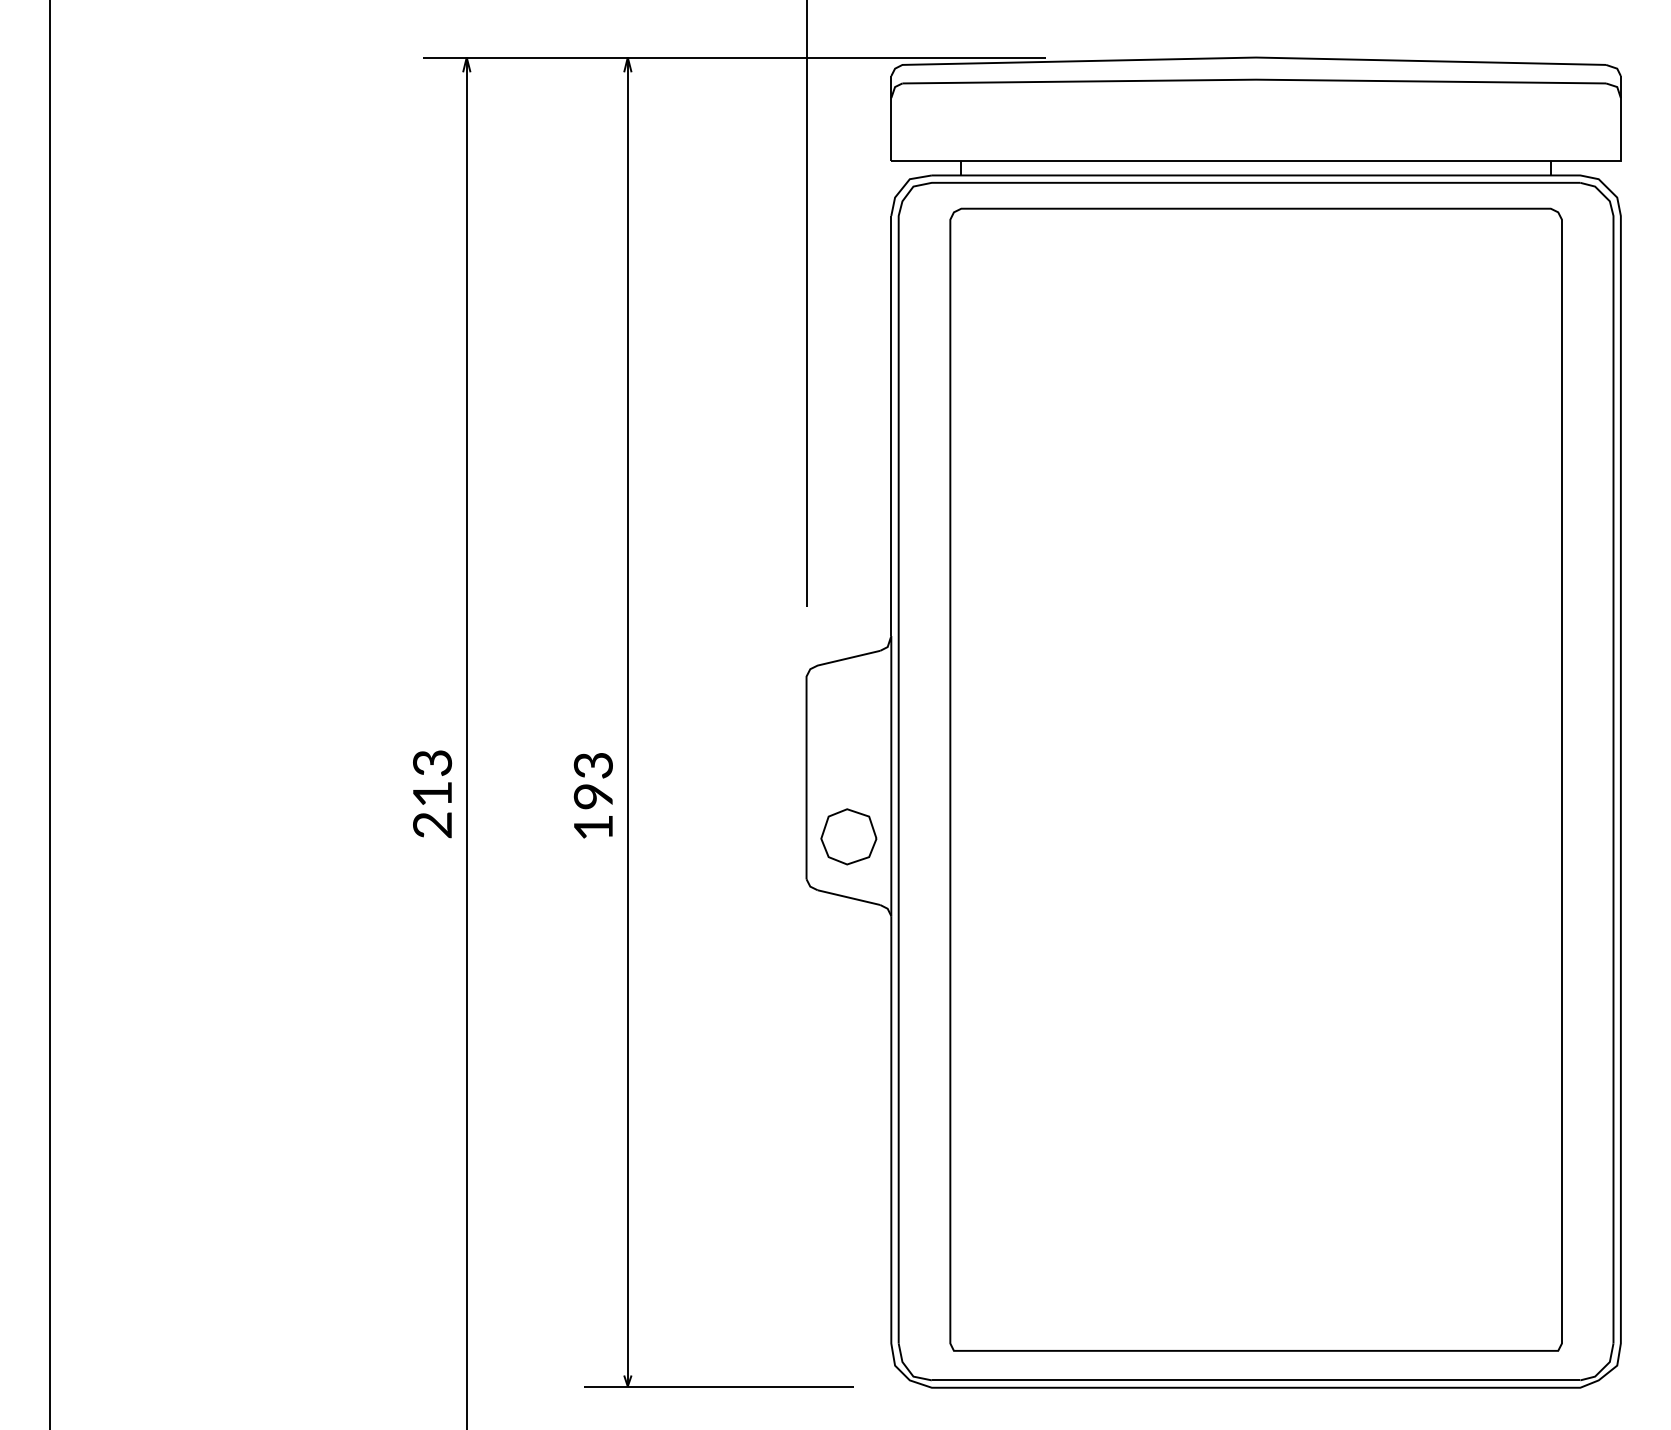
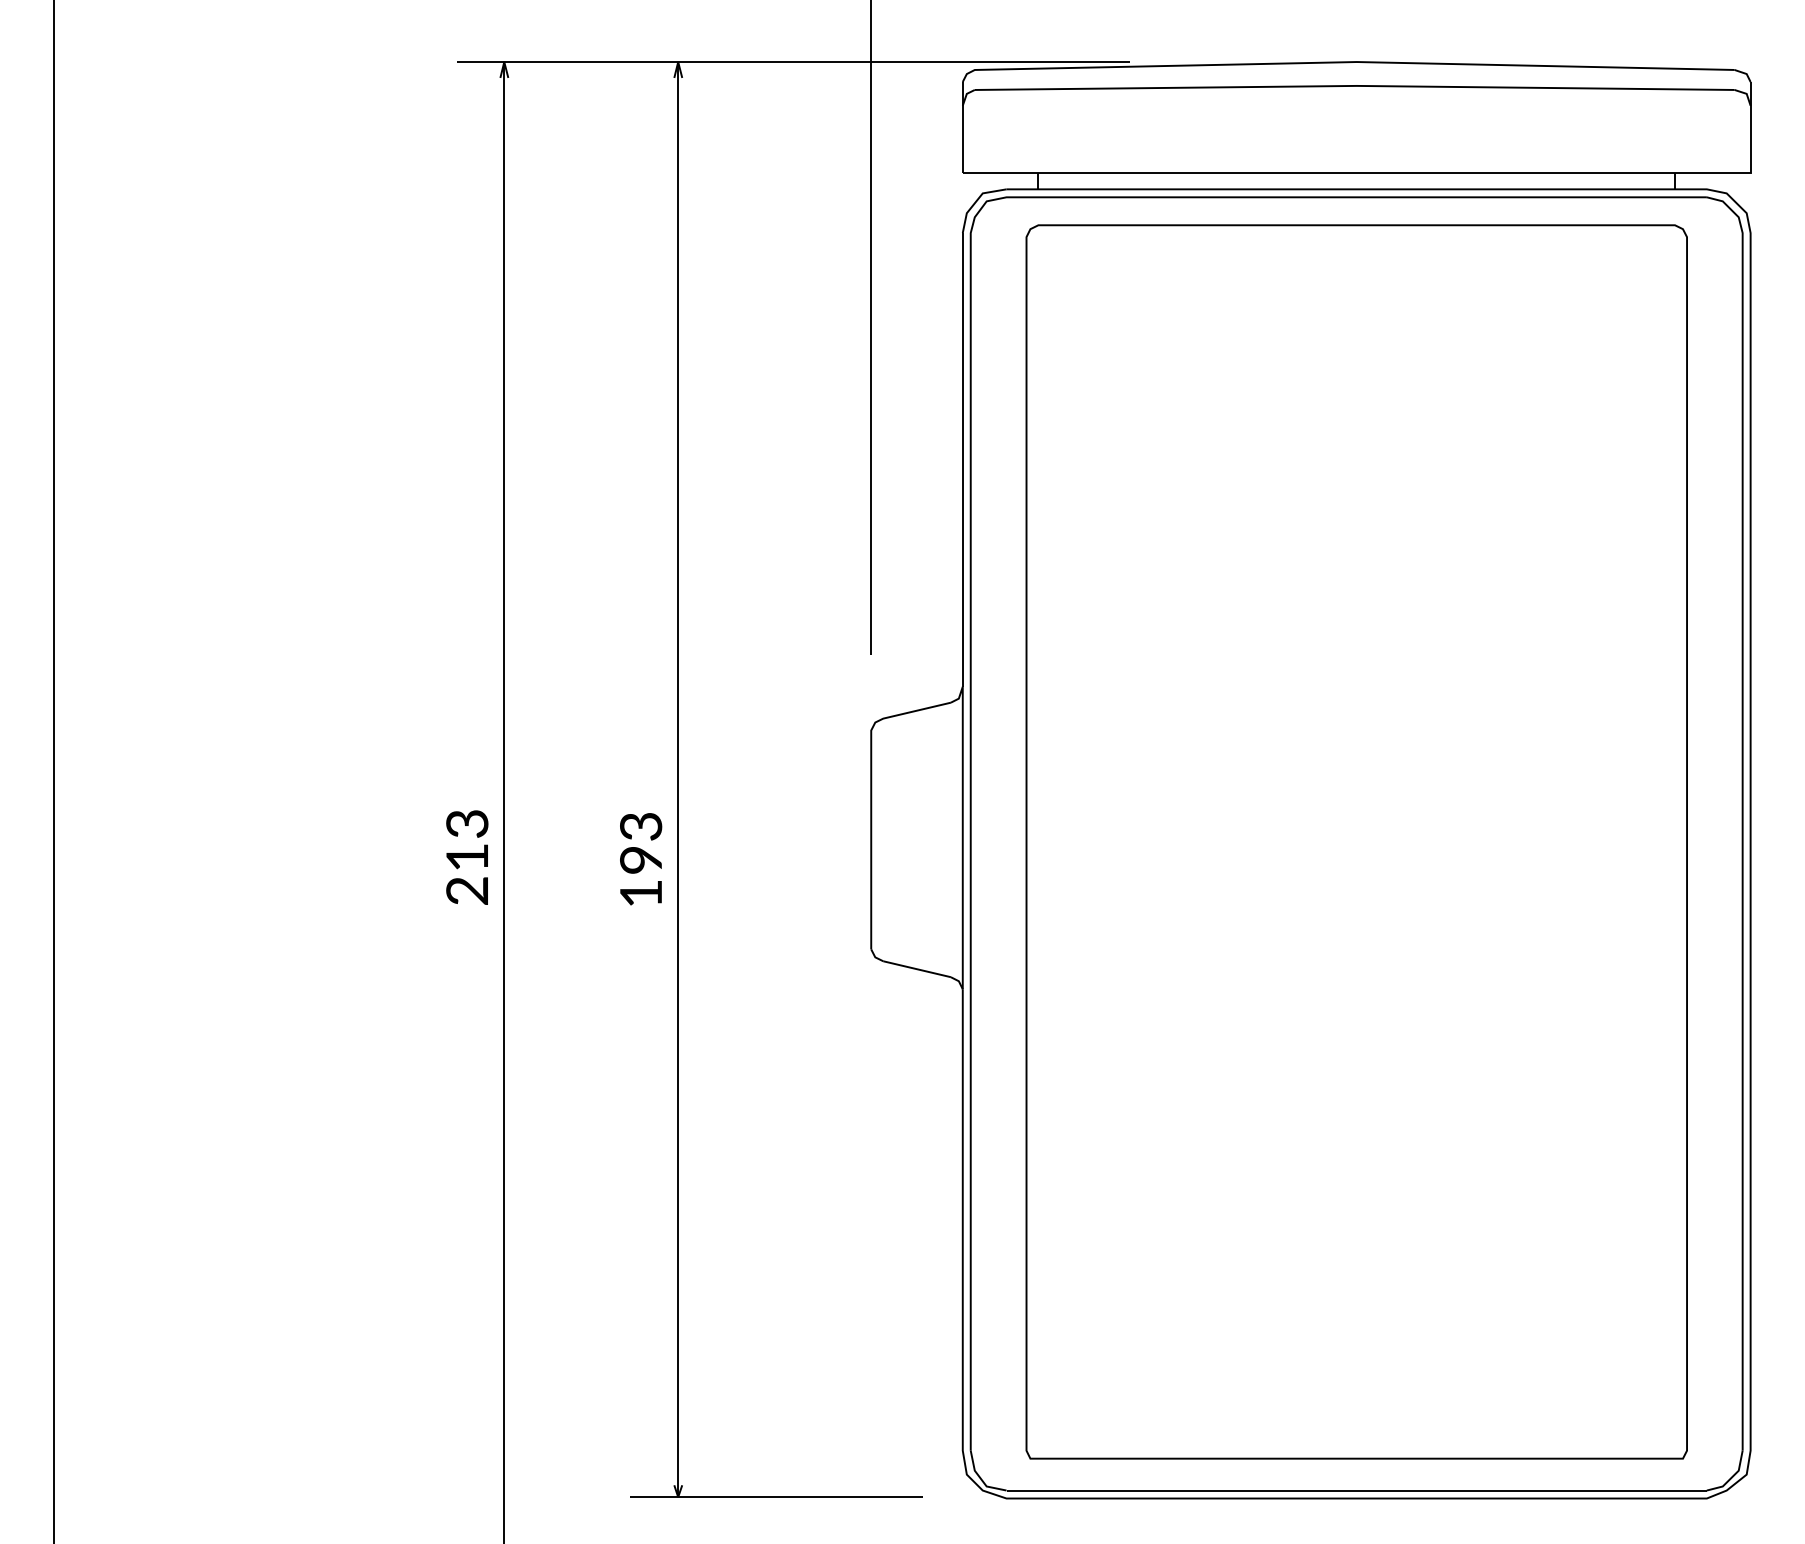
part: (848, 836) -> (916, 903), removed

